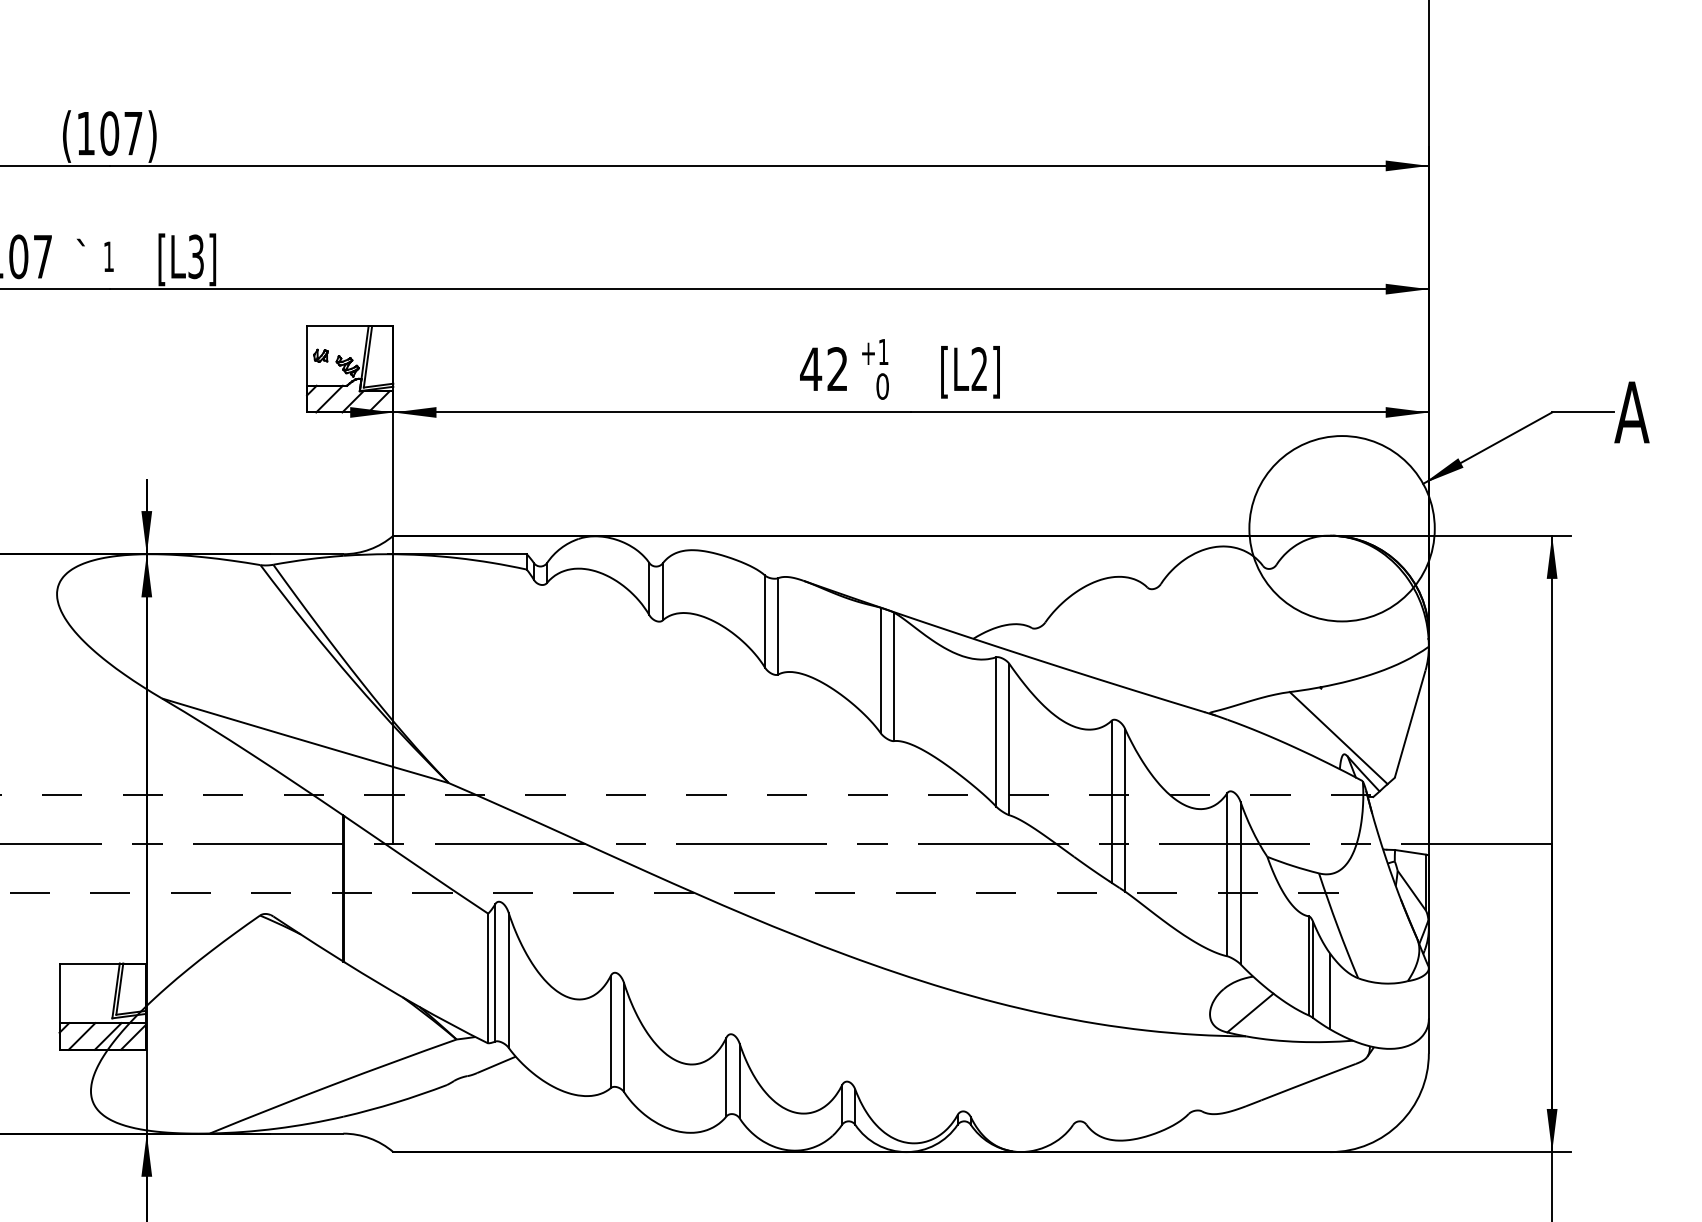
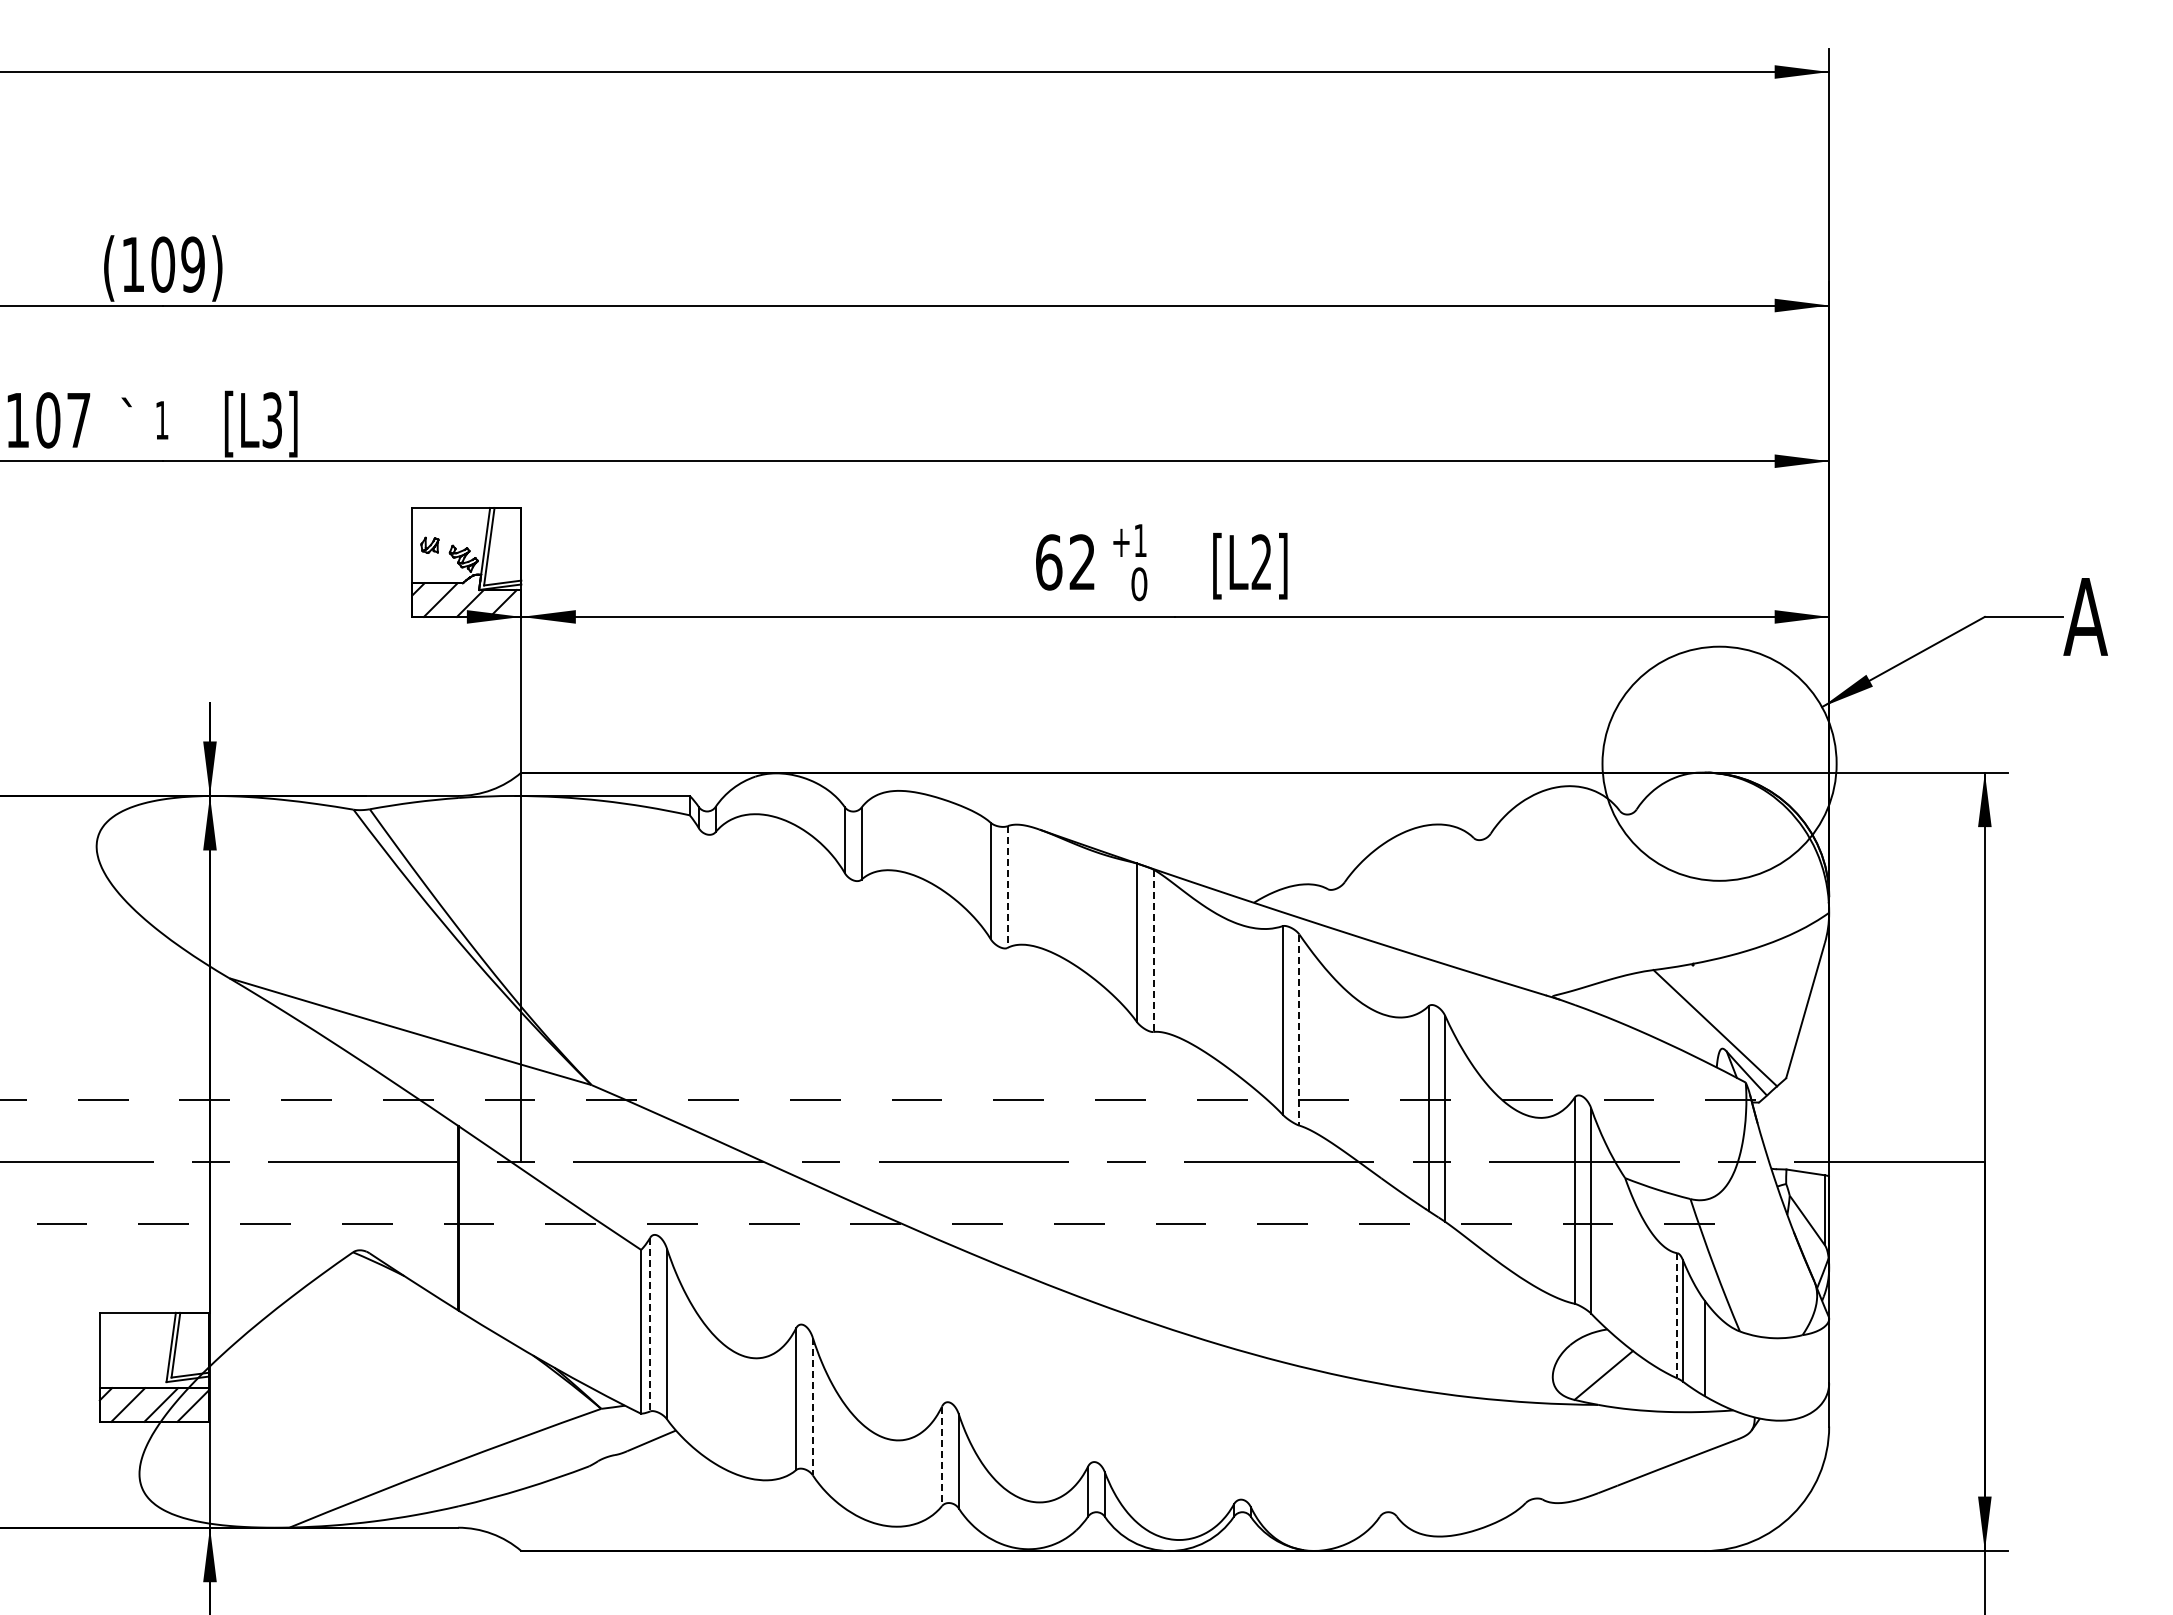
text: (132, 133) -> (192, 264), (107) -> (109)
text: (810, 369) -> (1048, 562), 42 -> 62
line: (778, 626) -> (1007, 887), solid -> dashed
line: (893, 677) -> (1153, 951), solid -> dashed
line: (1009, 739) -> (1299, 1030), solid -> dashed
line: (1308, 965) -> (1677, 1315), solid -> dashed
line: (495, 972) -> (650, 1324), solid -> dashed
line: (623, 1037) -> (812, 1406), solid -> dashed
line: (726, 1077) -> (942, 1456), solid -> dashed

